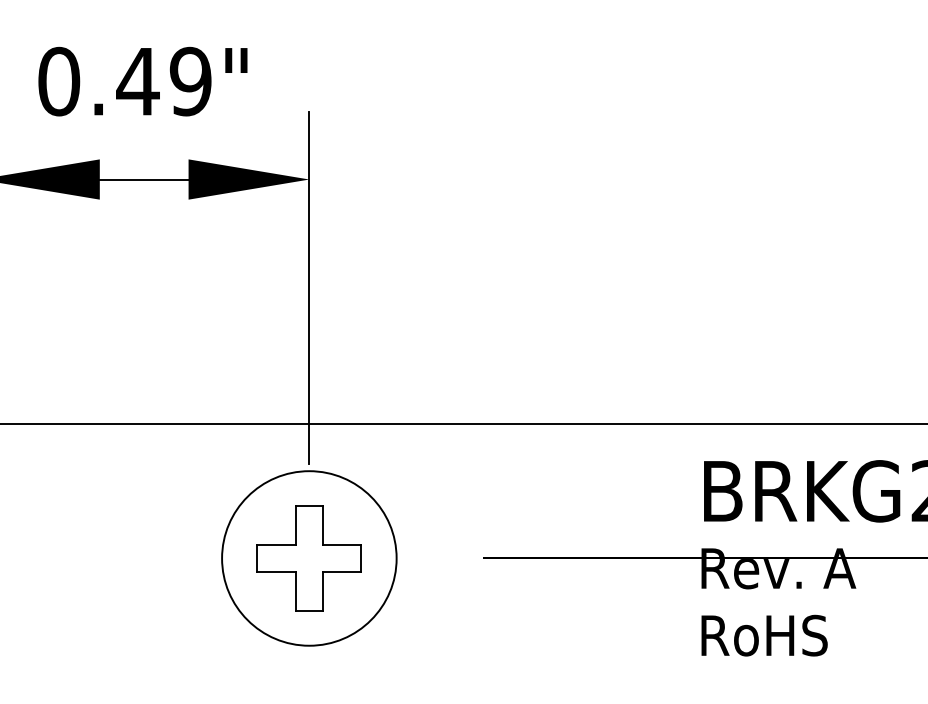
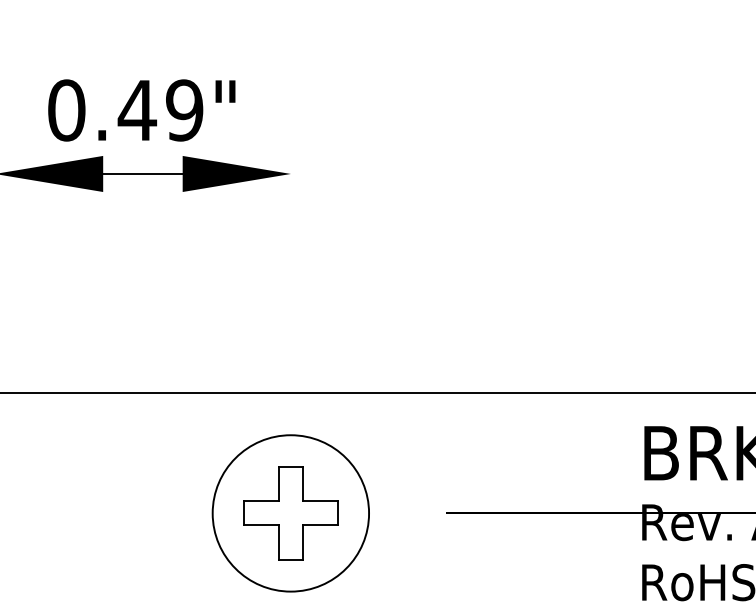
text: (142, 81) -> (141, 110), moved
line: (309, 288) -> (291, 271), removed

